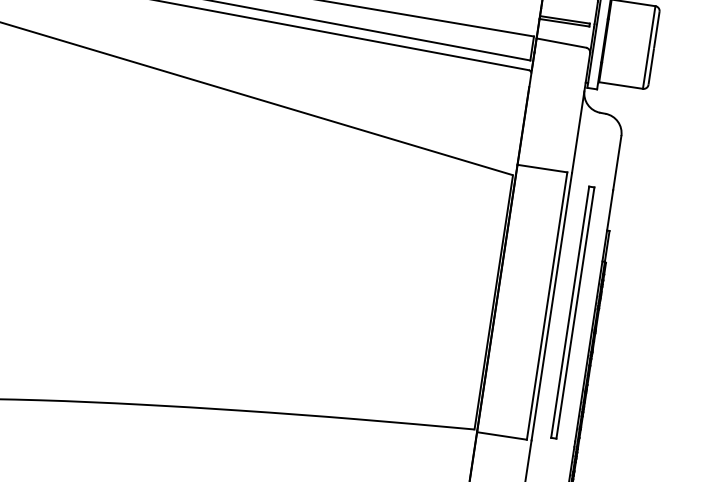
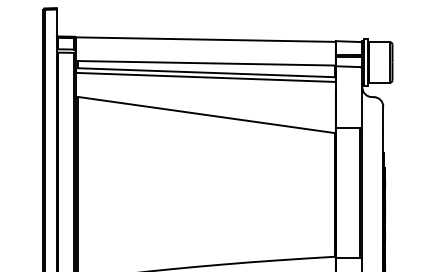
line: (572, 311) -> (372, 193), removed

